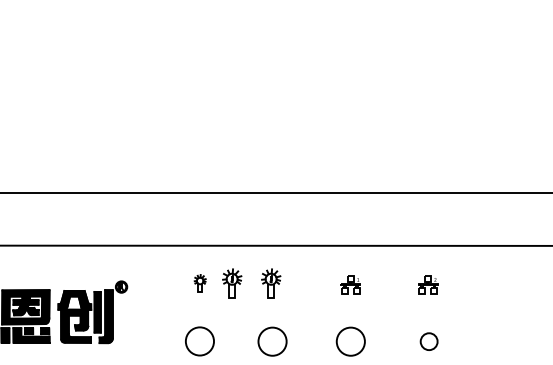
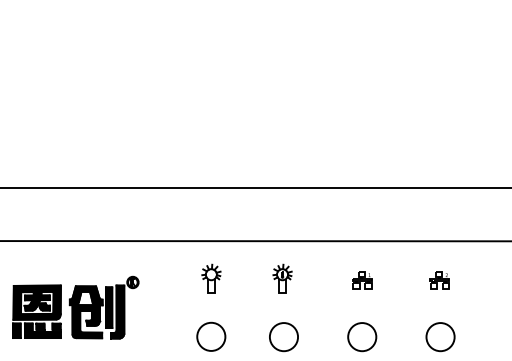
part: (200, 283) -> (211, 278), size x1.67
part: (232, 283) -> (243, 278), removed
circle: (429, 341) -> (440, 336), size x1.67

